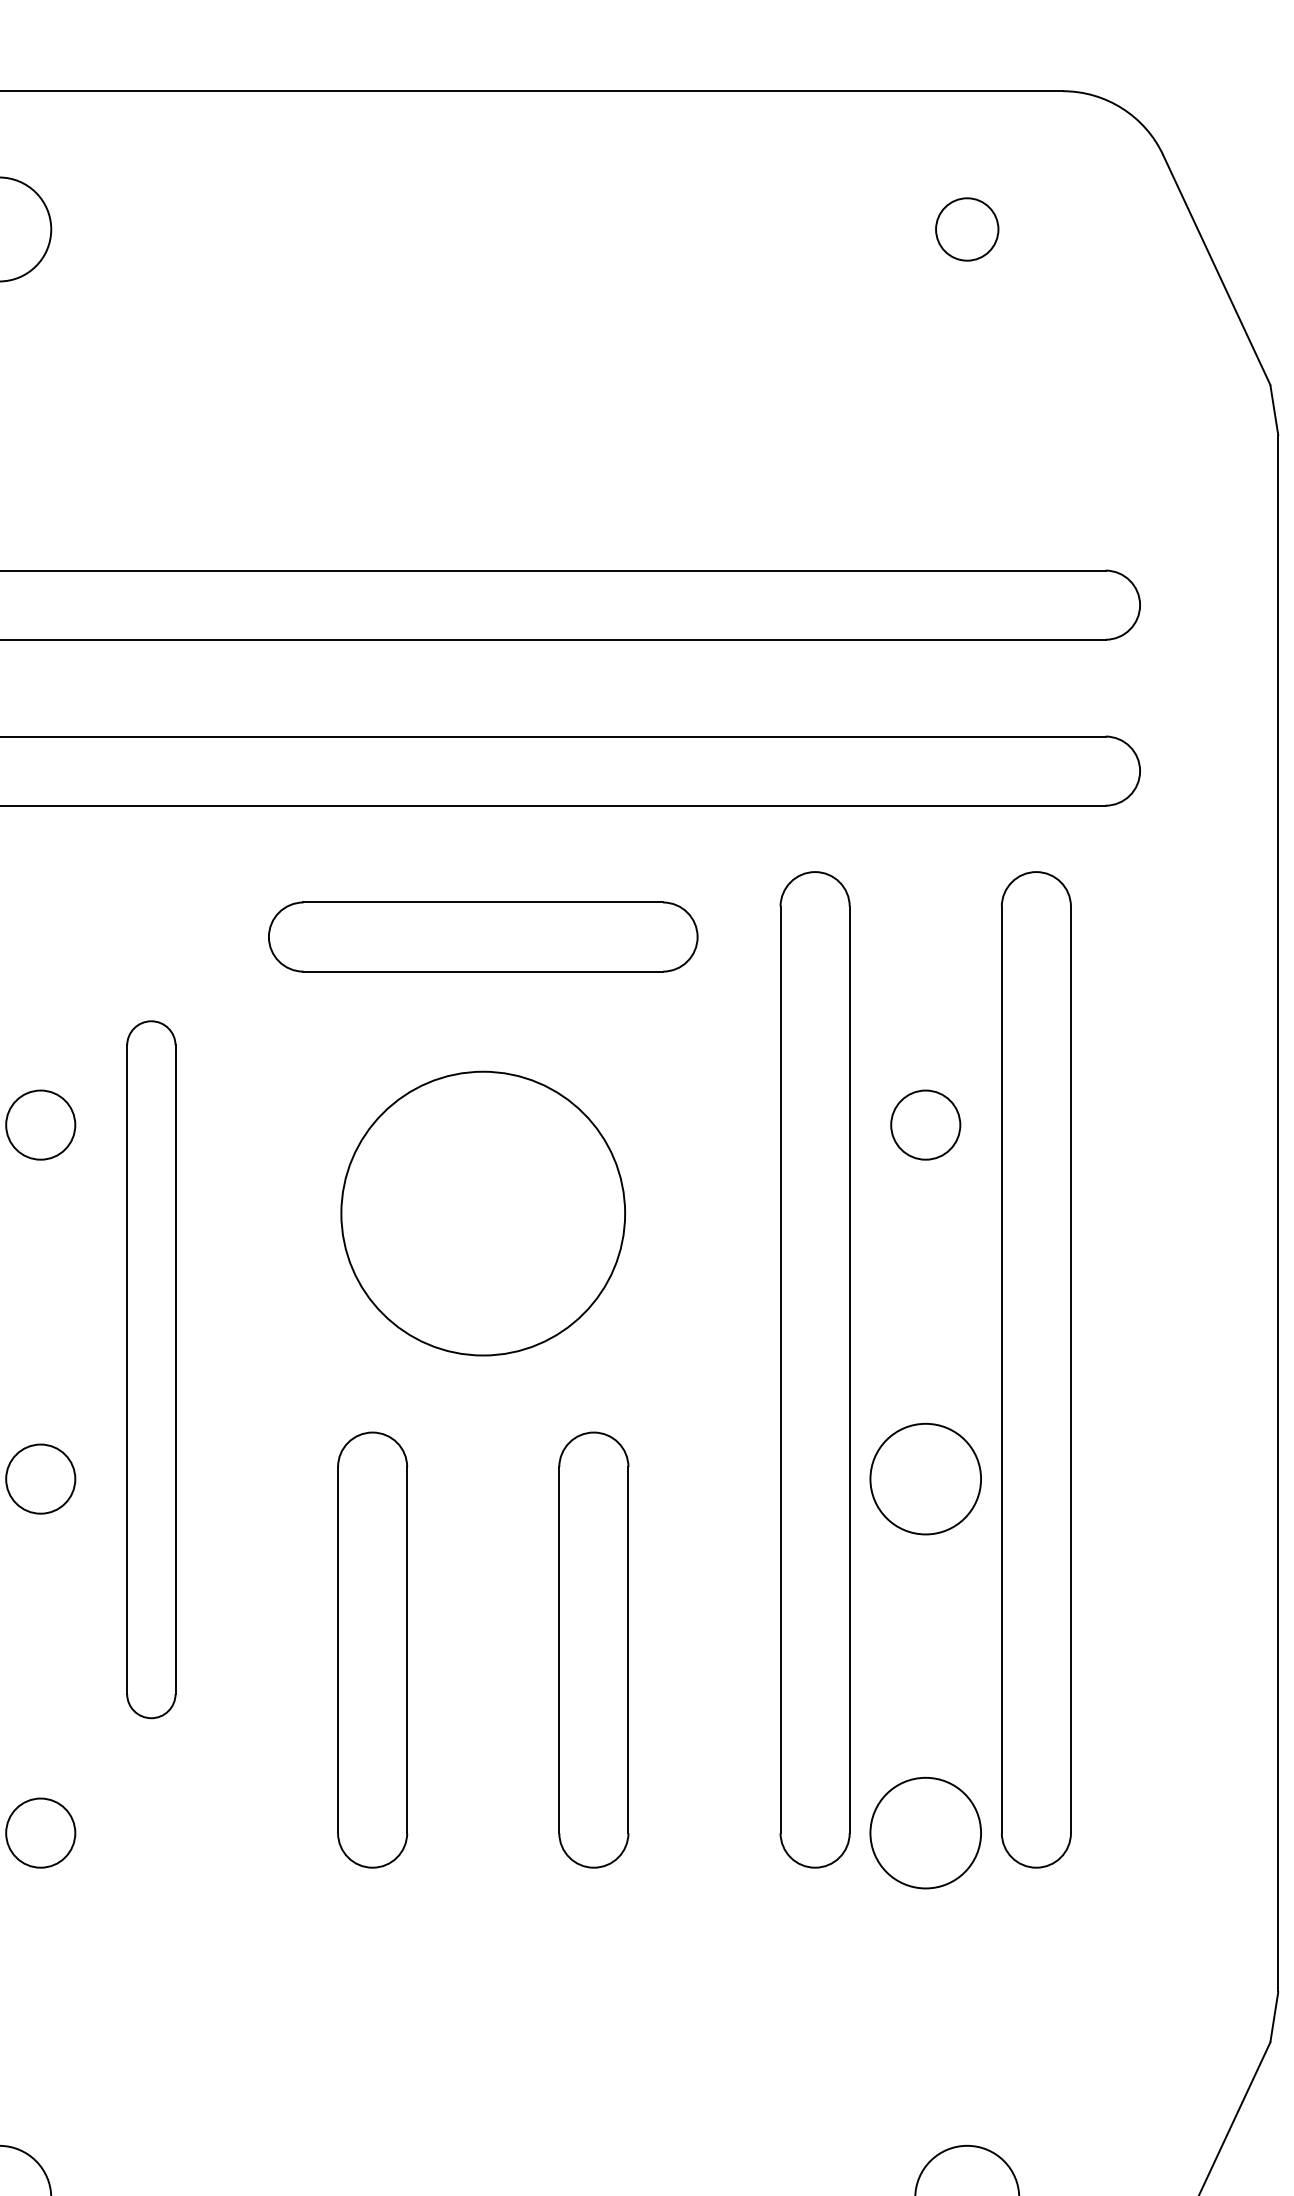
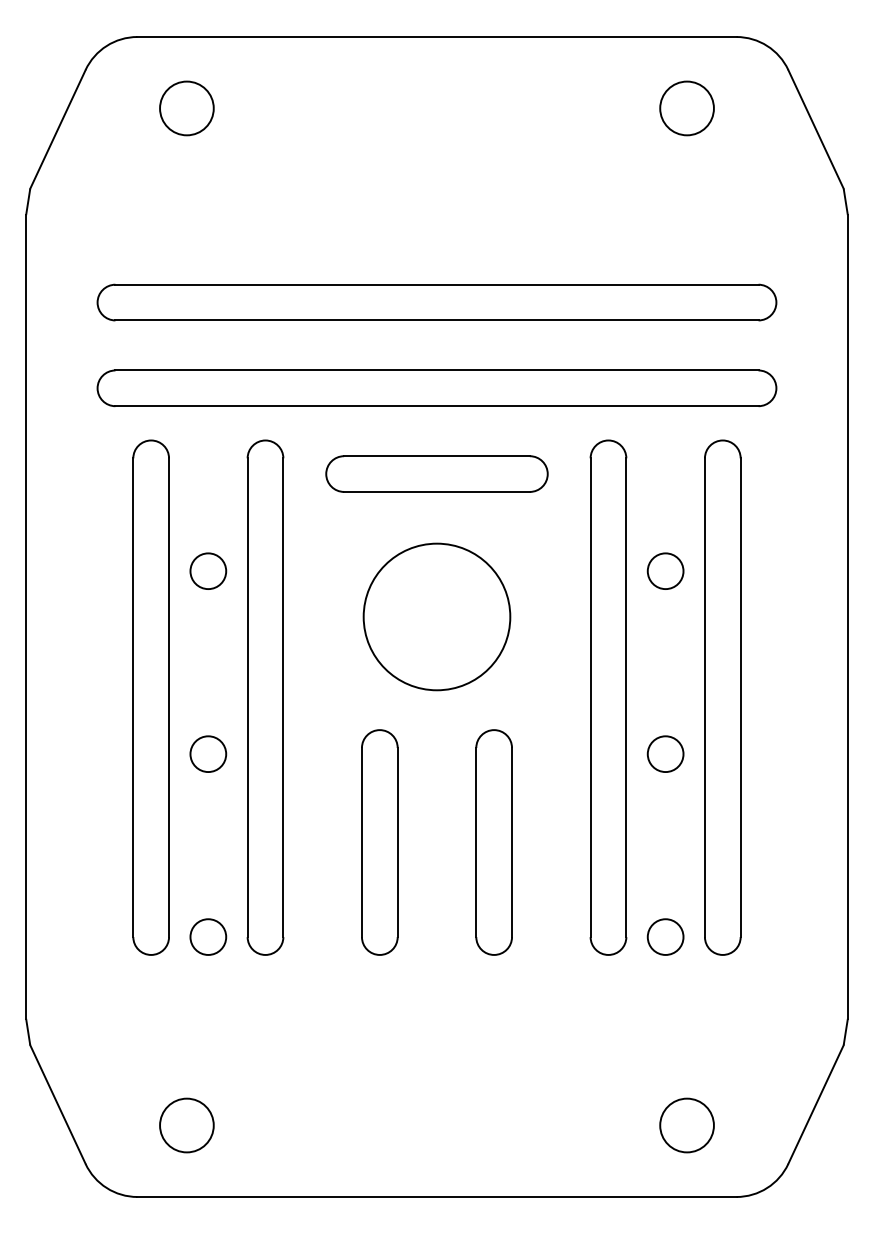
circle: (966, 229) -> (686, 108), size x1.67
part: (151, 1369) -> (265, 697), size x1.43
circle: (925, 1479) -> (665, 754), size x0.62
circle: (925, 1831) -> (665, 936), size x0.62

